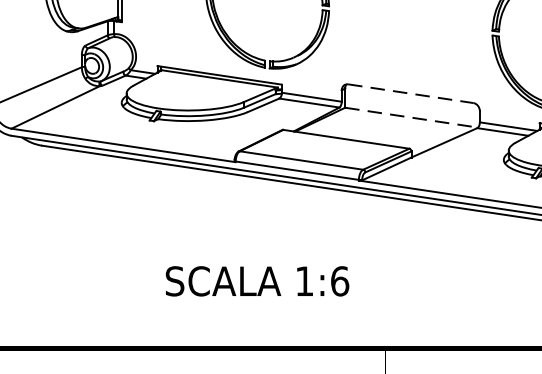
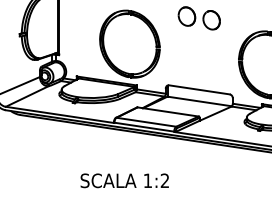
line: (411, 92) -> (199, 89), dashed -> solid
line: (411, 117) -> (199, 101), dashed -> solid
text: (338, 280) -> (164, 180), 1:6 -> 1:2

